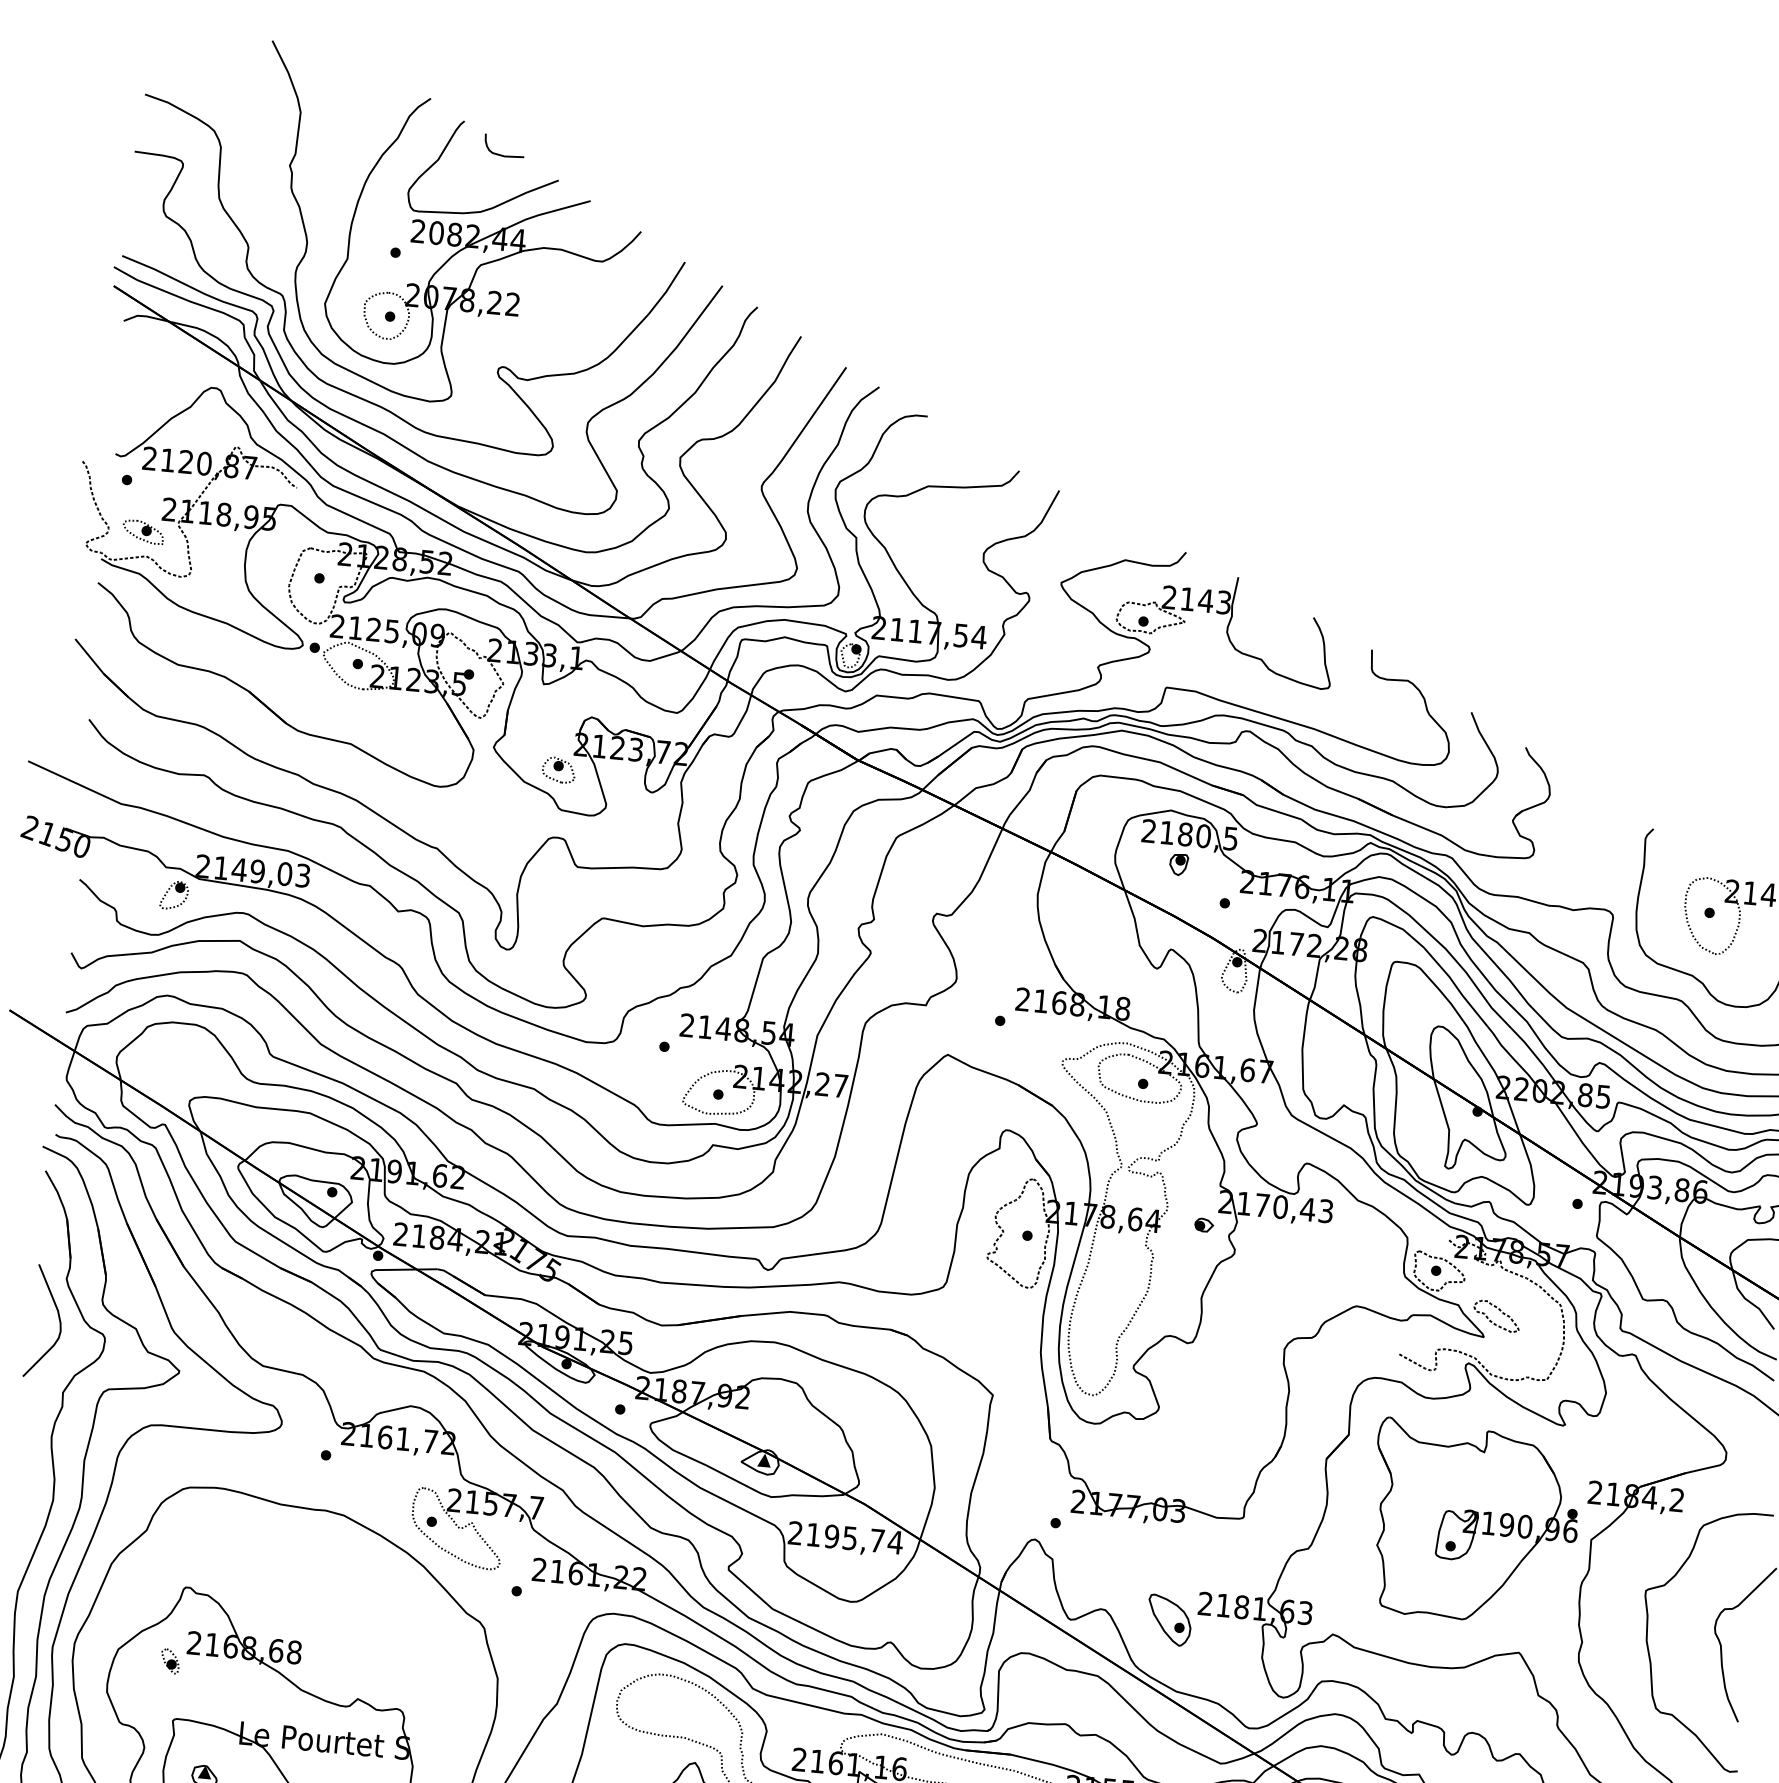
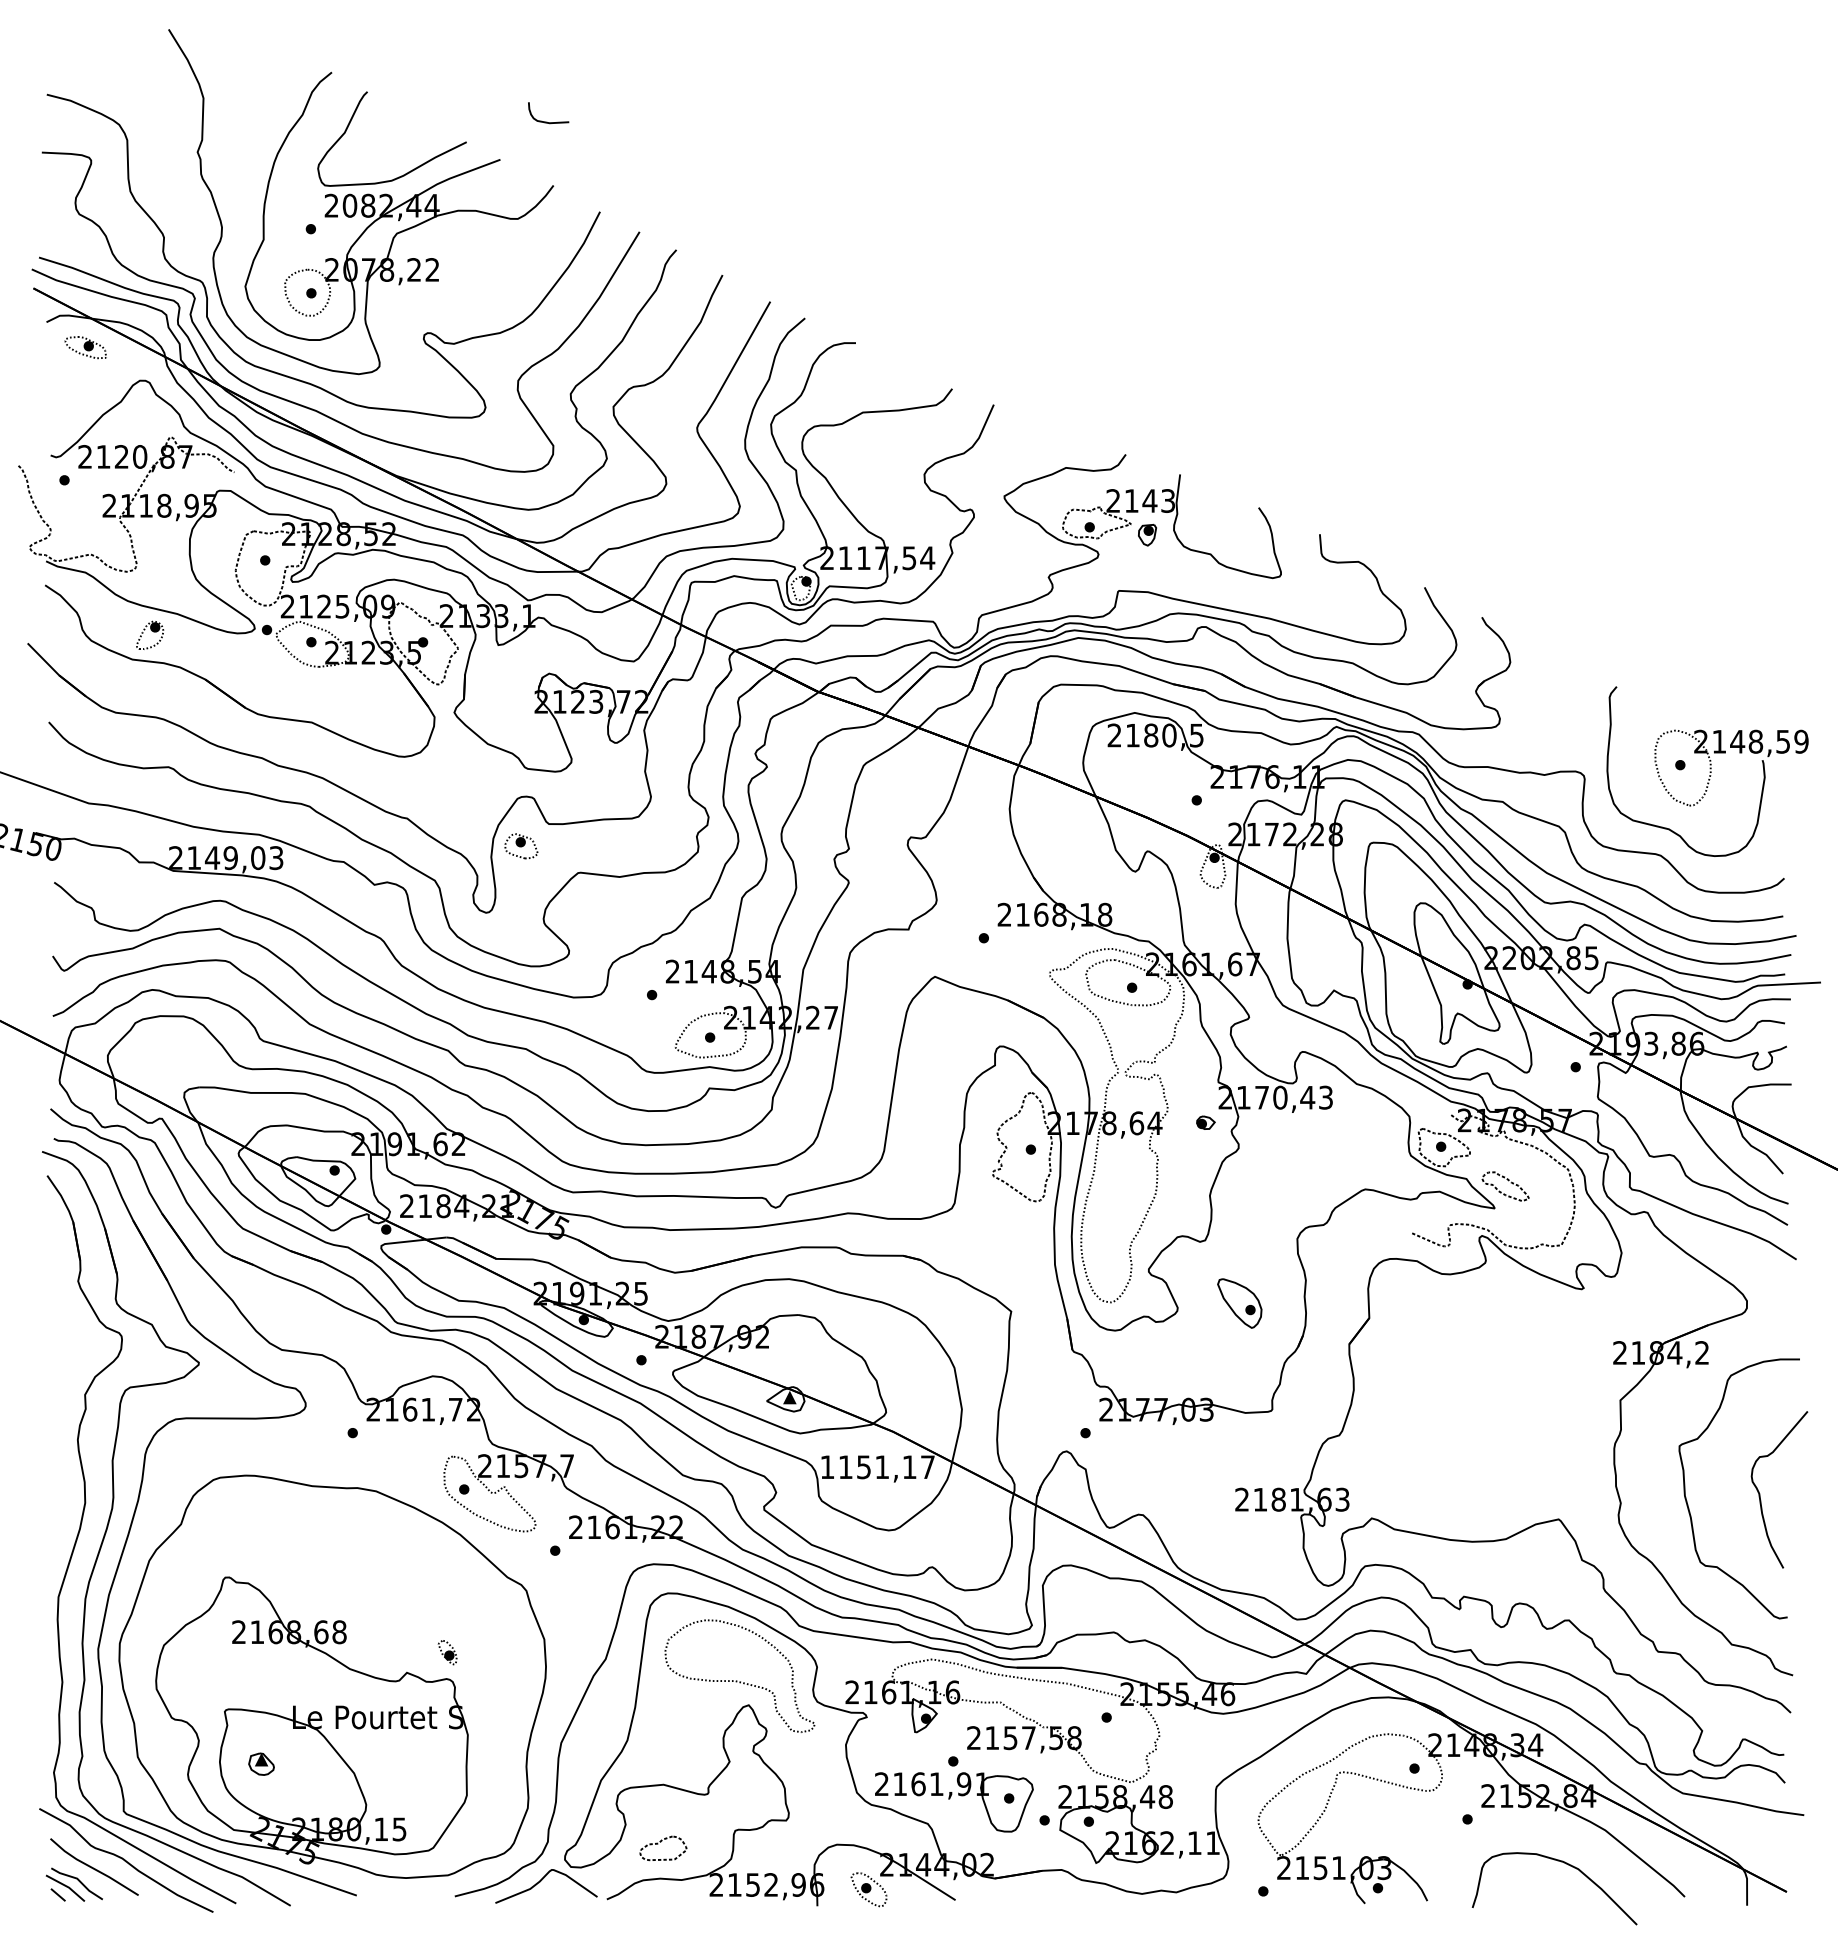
curve: (502, 154) -> (547, 121), moved
part: (143, 531) -> (85, 347), moved
part: (559, 770) -> (521, 846), moved
part: (1178, 865) -> (1147, 535), moved
part: (174, 894) -> (150, 634), moved
curve: (58, 1317) -> (73, 1320), removed
part: (1474, 1523) -> (1502, 1394), removed
text: (845, 1538) -> (877, 1467), 2195,74 -> 1151,17
part: (1169, 1620) -> (1239, 1303), moved
part: (170, 1661) -> (447, 1652), moved

